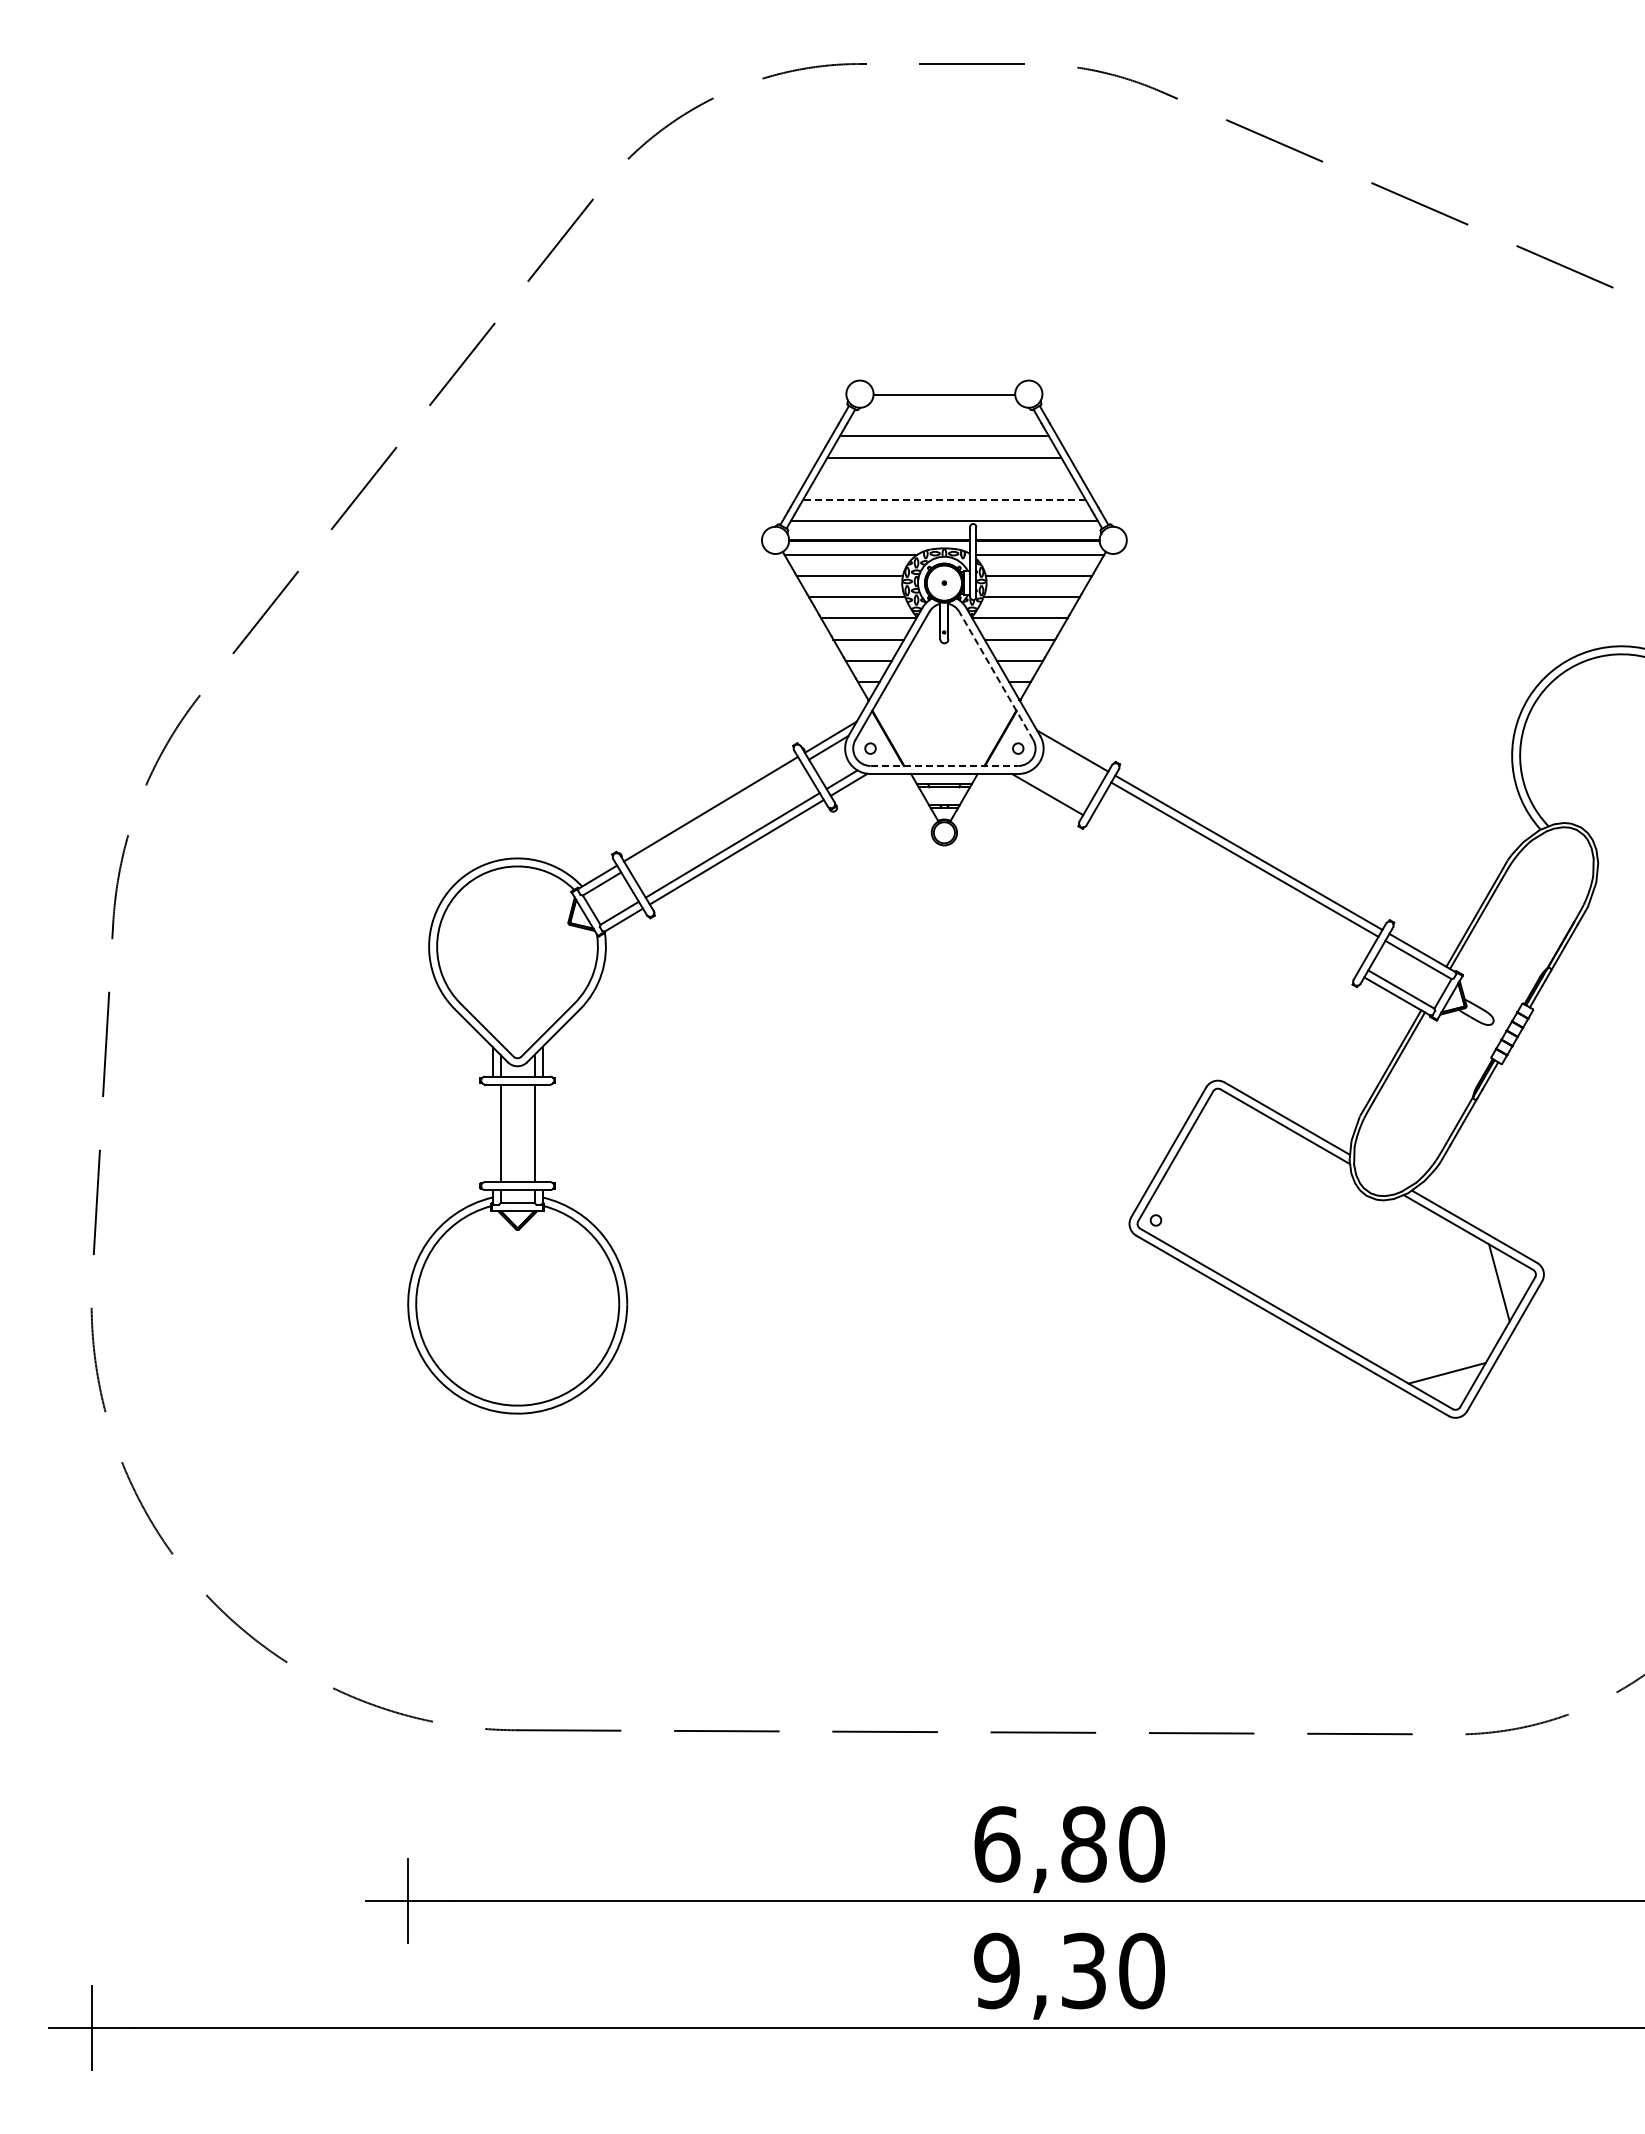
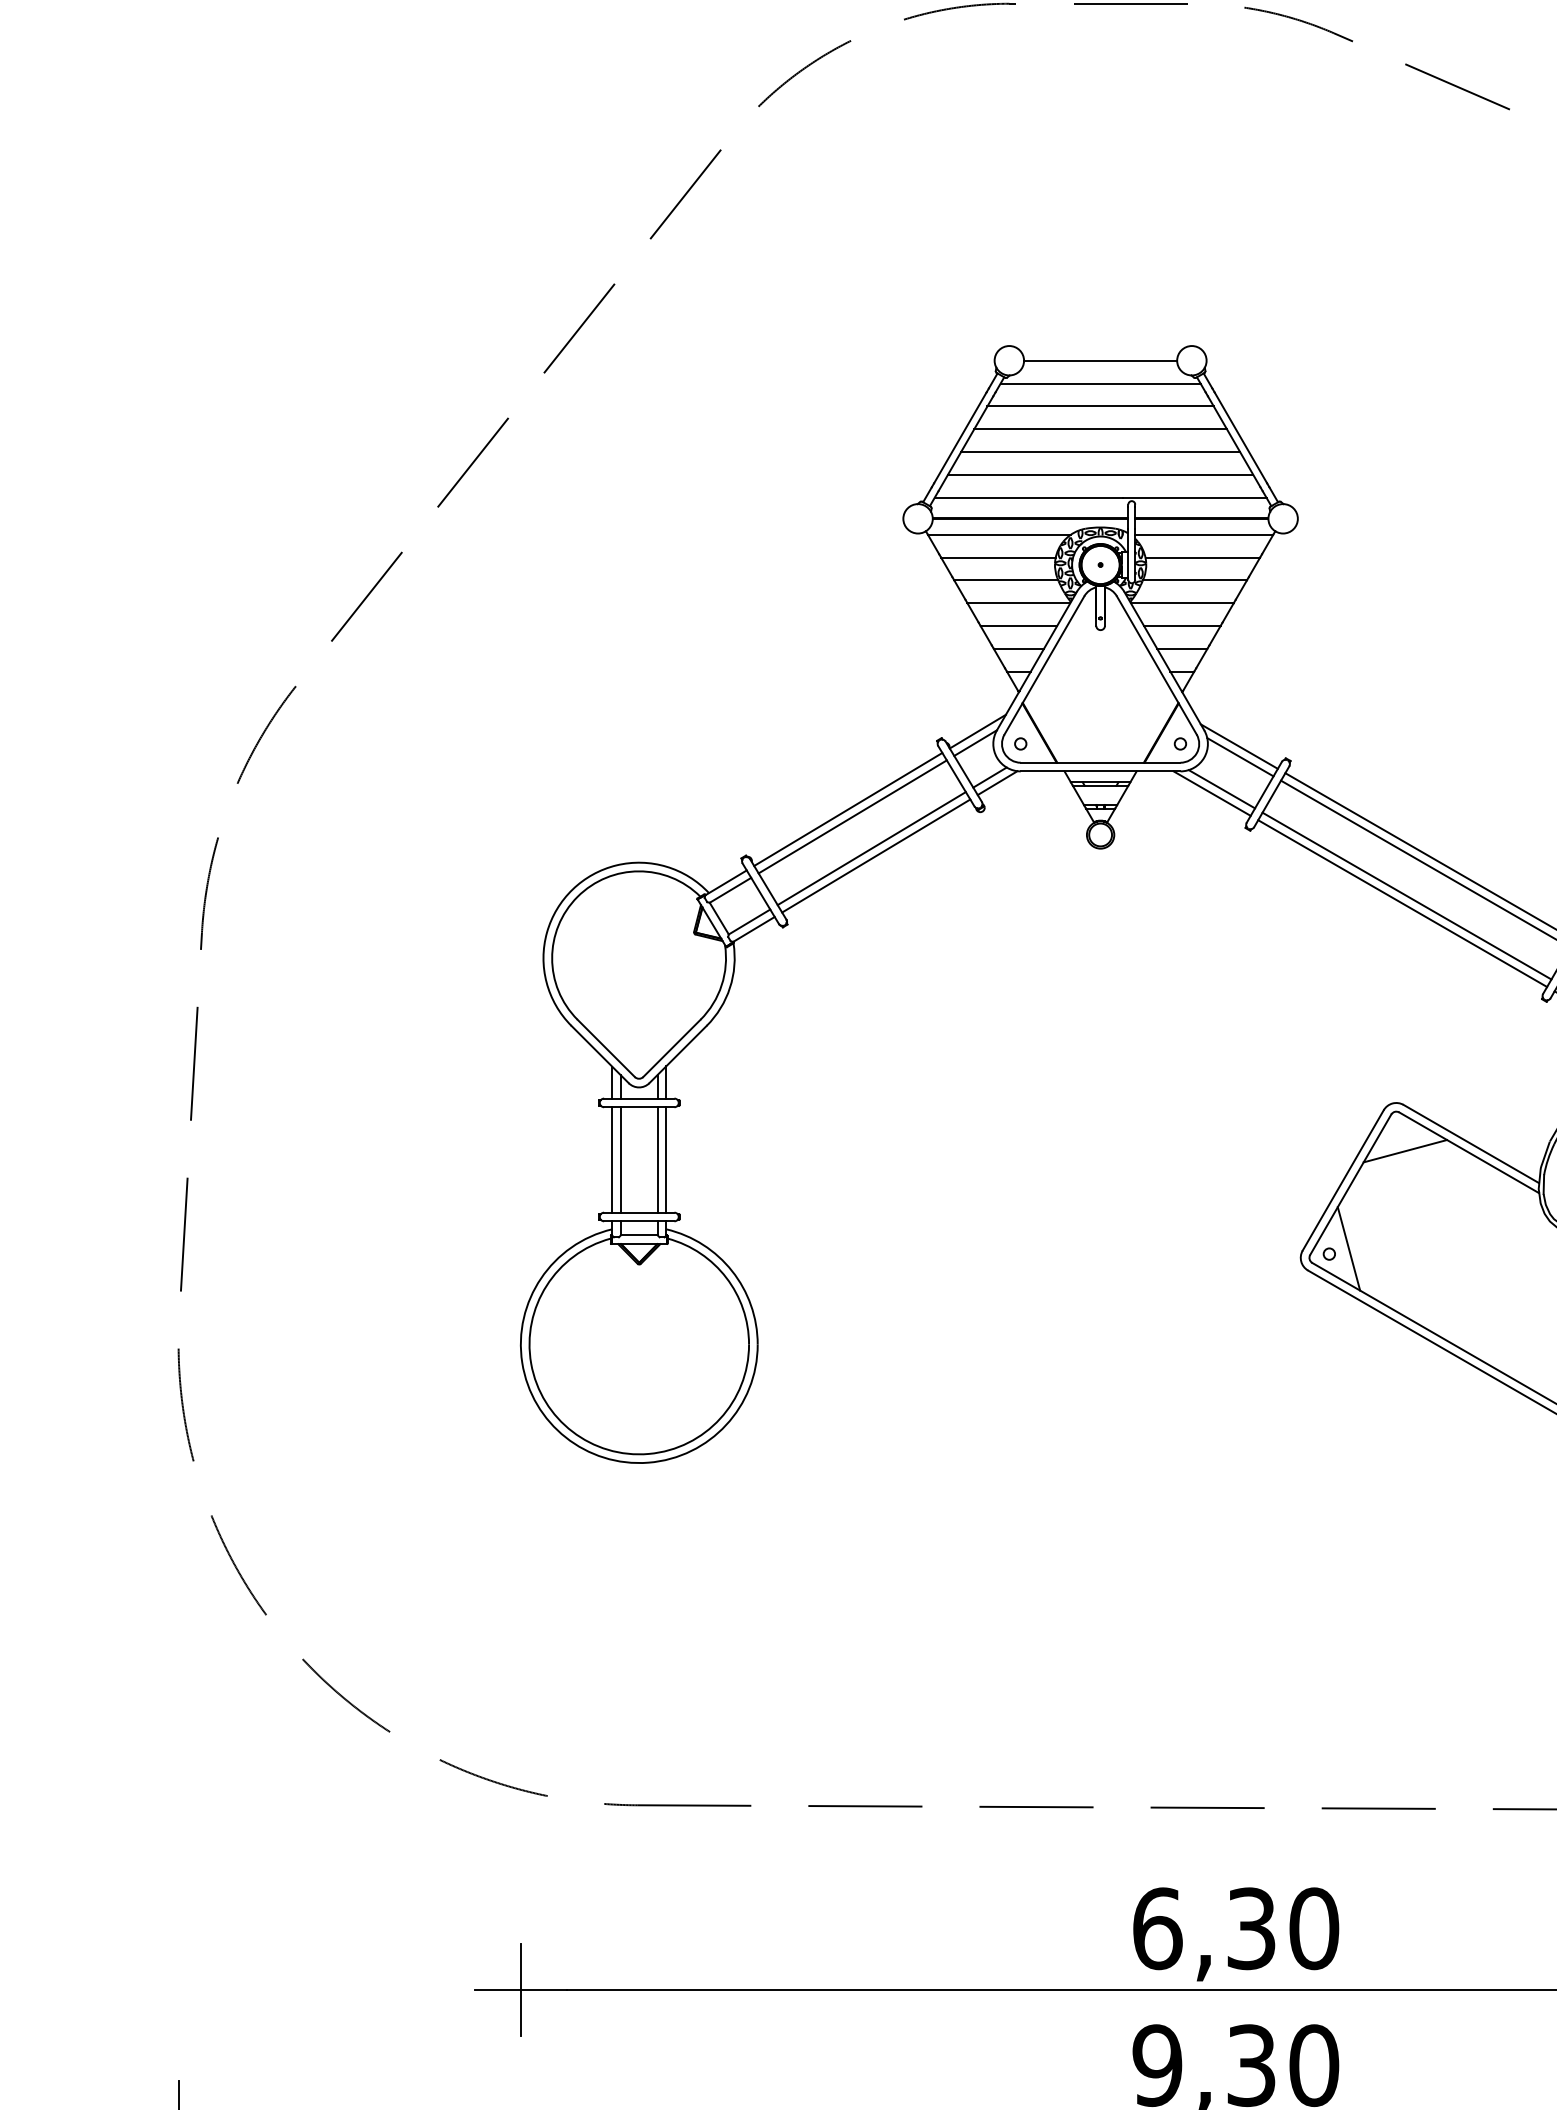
line: (943, 415) -> (1099, 383), added
line: (944, 478) -> (1100, 451), added
line: (943, 499) -> (1099, 474), dashed -> solid
line: (996, 675) -> (1156, 664), dashed -> solid
line: (1073, 760) -> (1240, 756), added
line: (944, 765) -> (1100, 762), dashed -> solid
line: (1056, 790) -> (1221, 789), added
line: (715, 815) -> (853, 816), added
line: (1227, 889) -> (1406, 896), added
line: (1223, 896) -> (1402, 903), added
line: (1225, 1124) -> (1404, 1150), added
line: (492, 1133) -> (612, 1160), added
line: (542, 1133) -> (666, 1160), added
line: (1173, 1215) -> (1348, 1248), added
text: (1083, 1844) -> (1251, 1928), 6,80 -> 6,30

